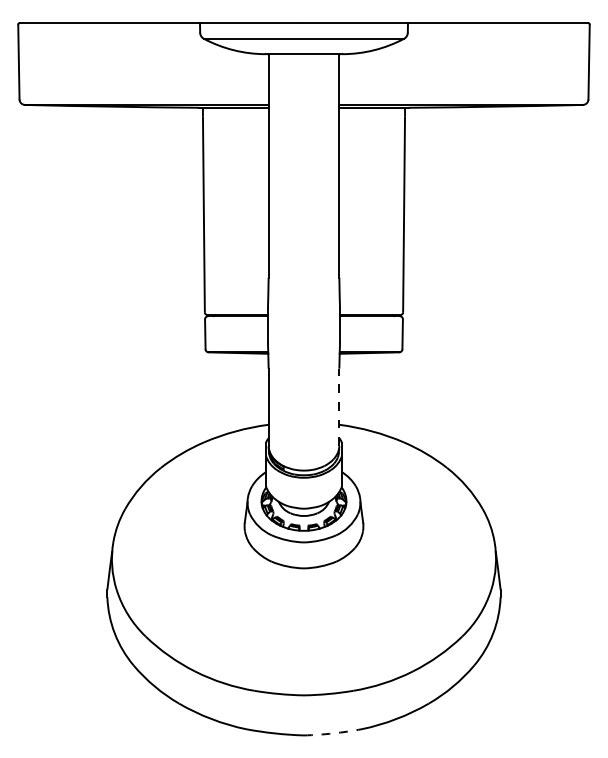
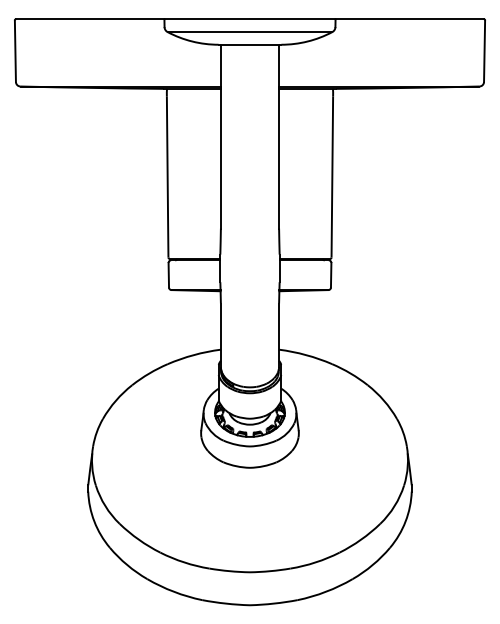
line: (339, 407) -> (279, 335), dashed -> solid
arc: (332, 733) -> (273, 603), dashed -> solid

